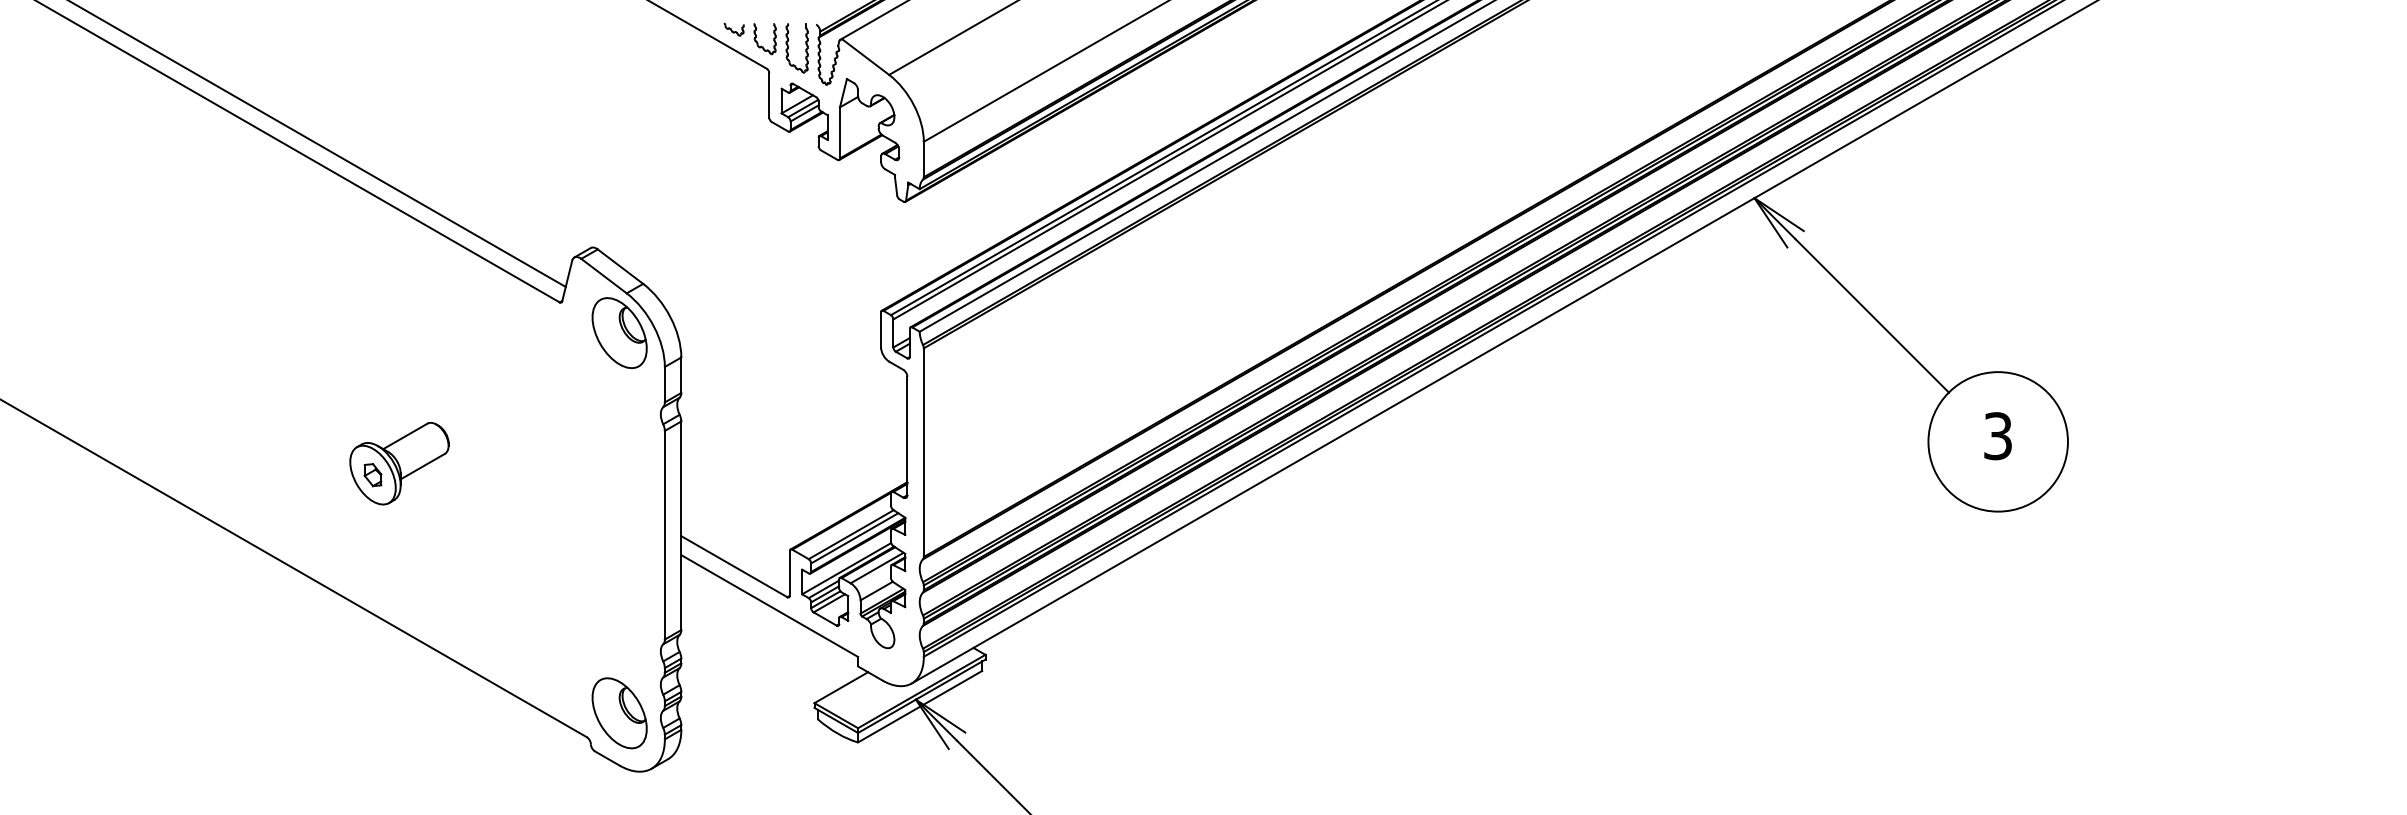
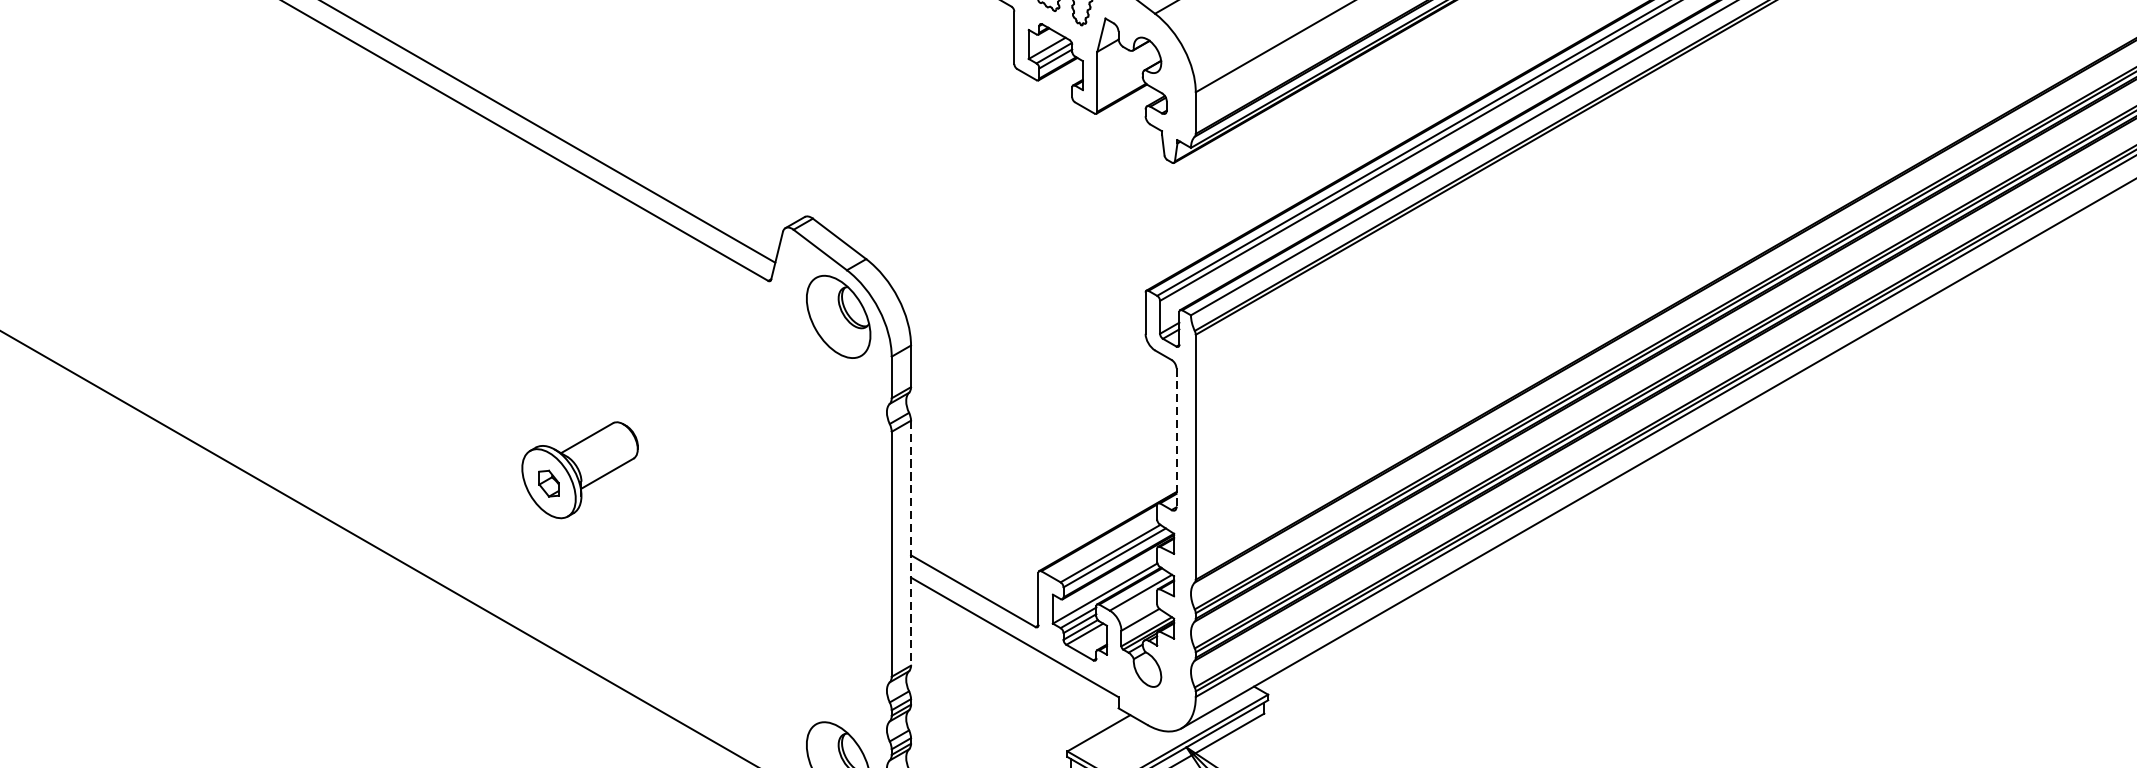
line: (907, 436) -> (1176, 438), solid -> dashed
line: (681, 526) -> (911, 544), solid -> dashed

